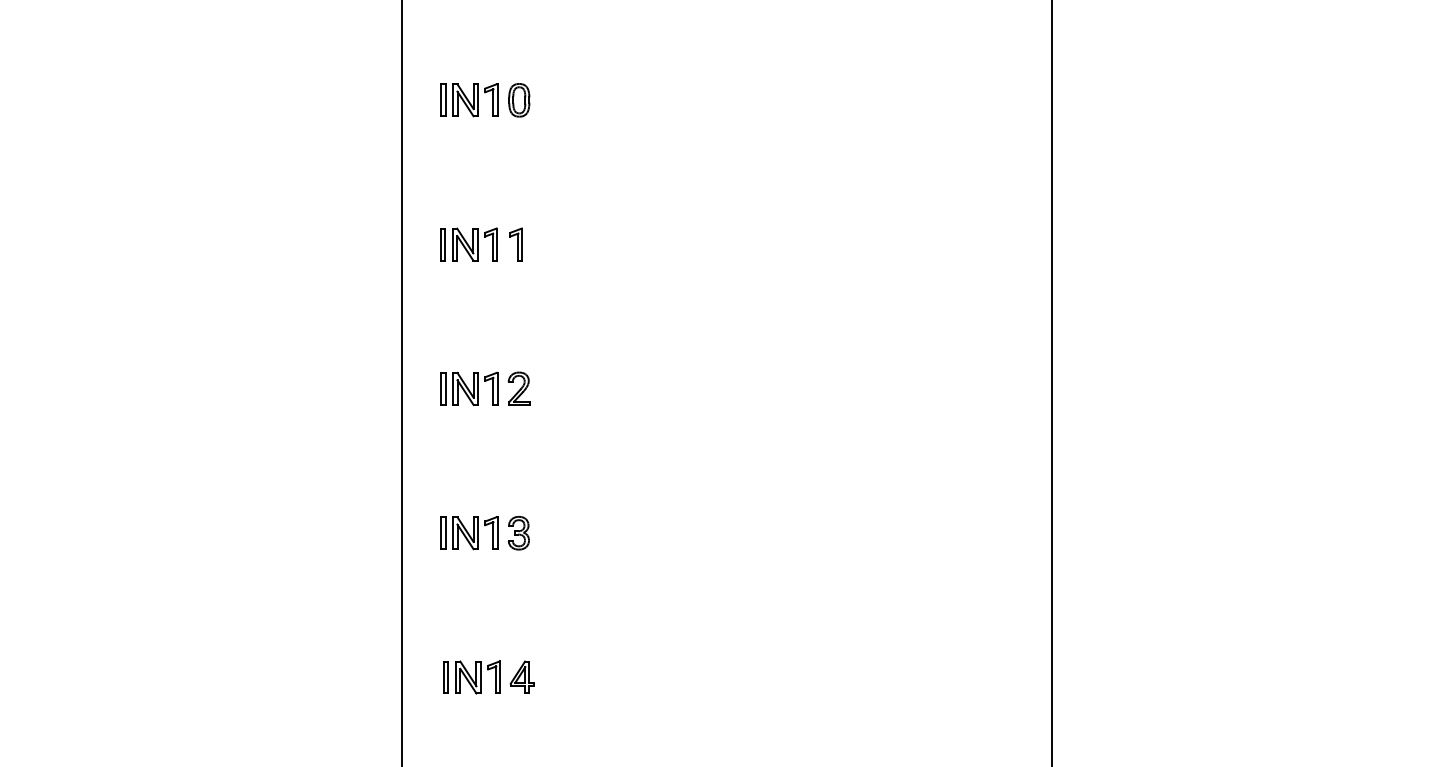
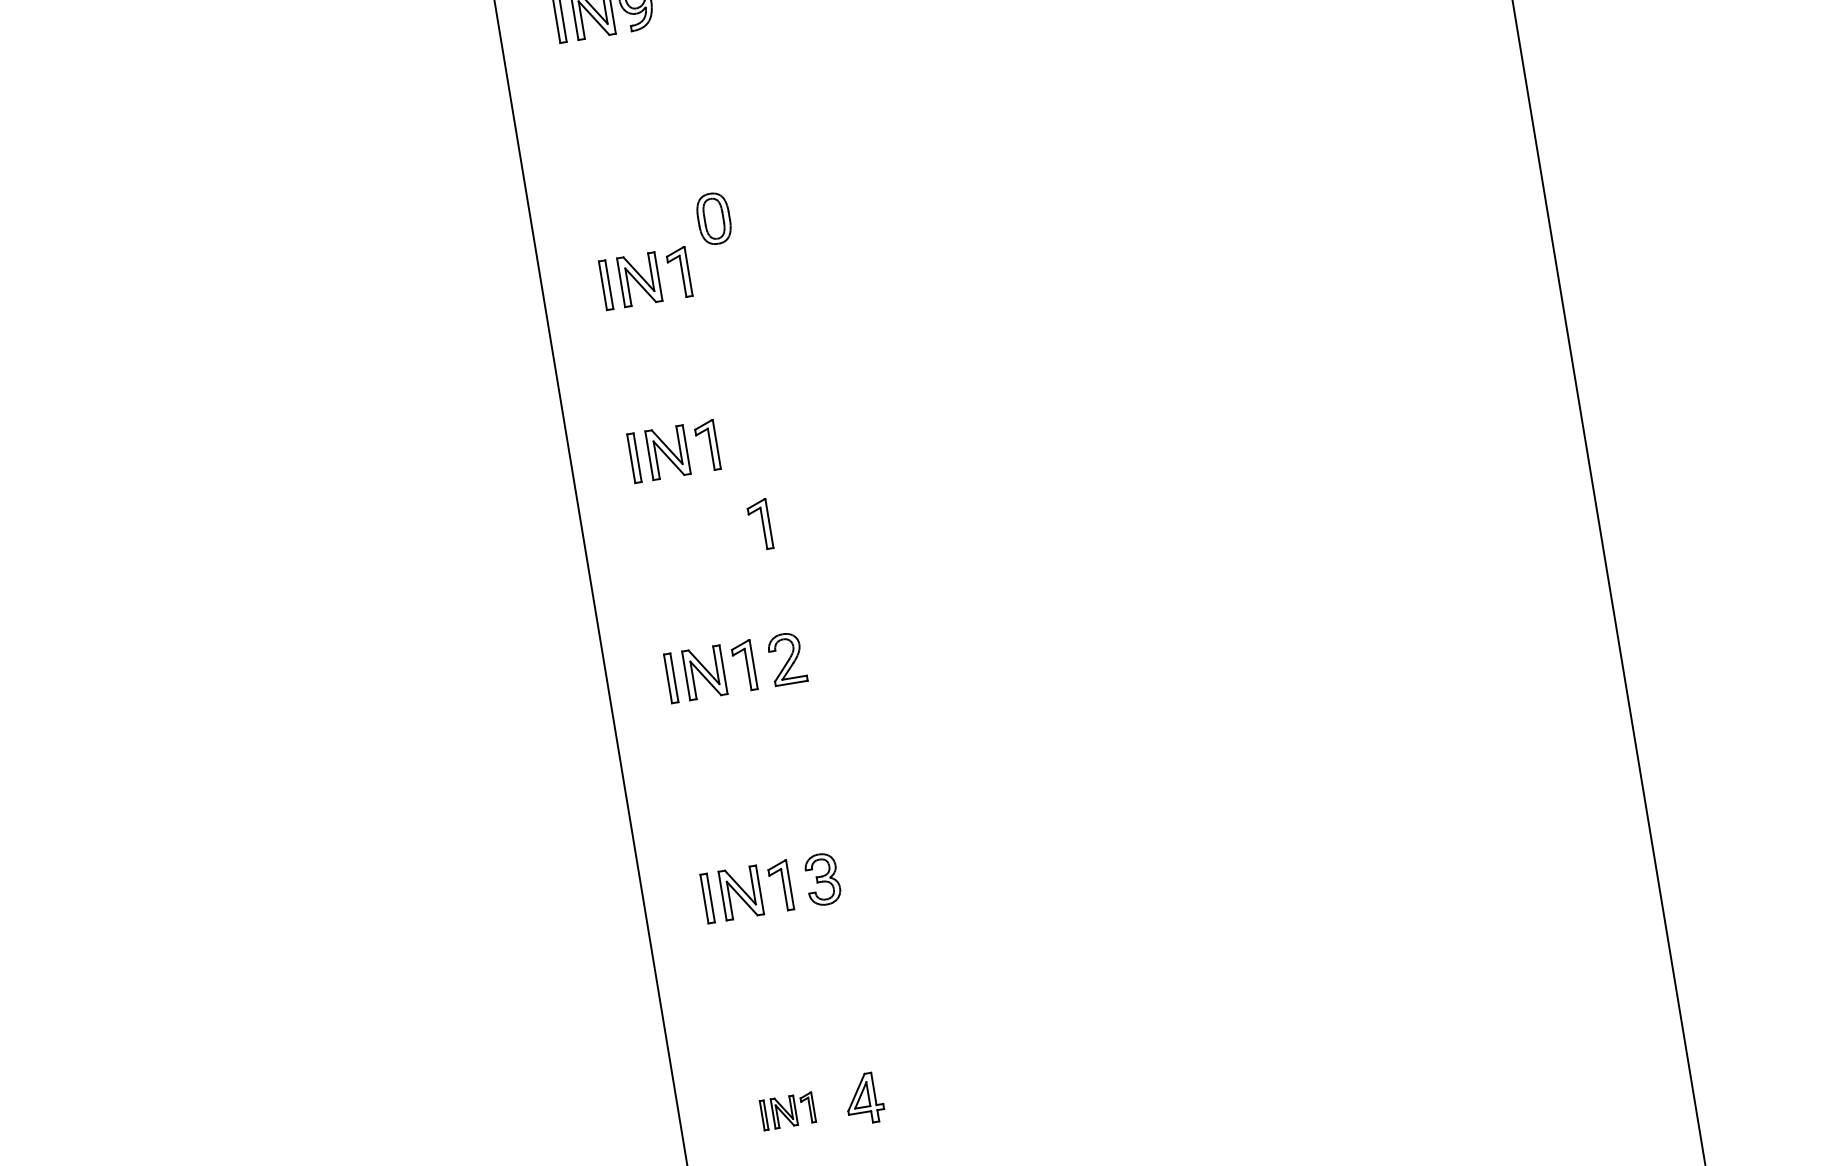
part: (469, 100) -> (645, 278), moved
part: (515, 244) -> (758, 525), moved
part: (471, 677) -> (786, 1111), size x0.6

